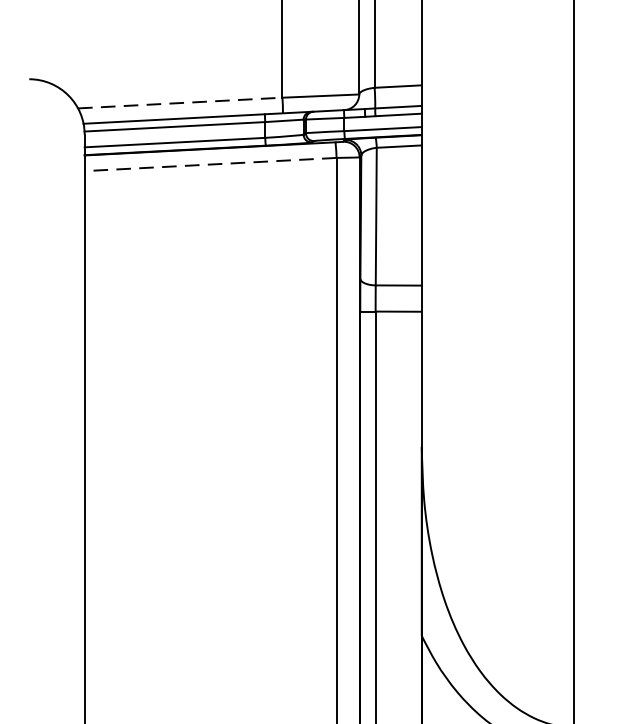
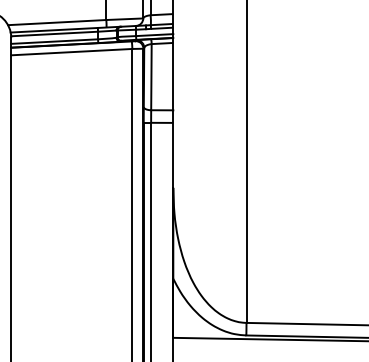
line: (180, 102) -> (57, 22), dashed -> solid
line: (209, 165) -> (71, 52), dashed -> solid

